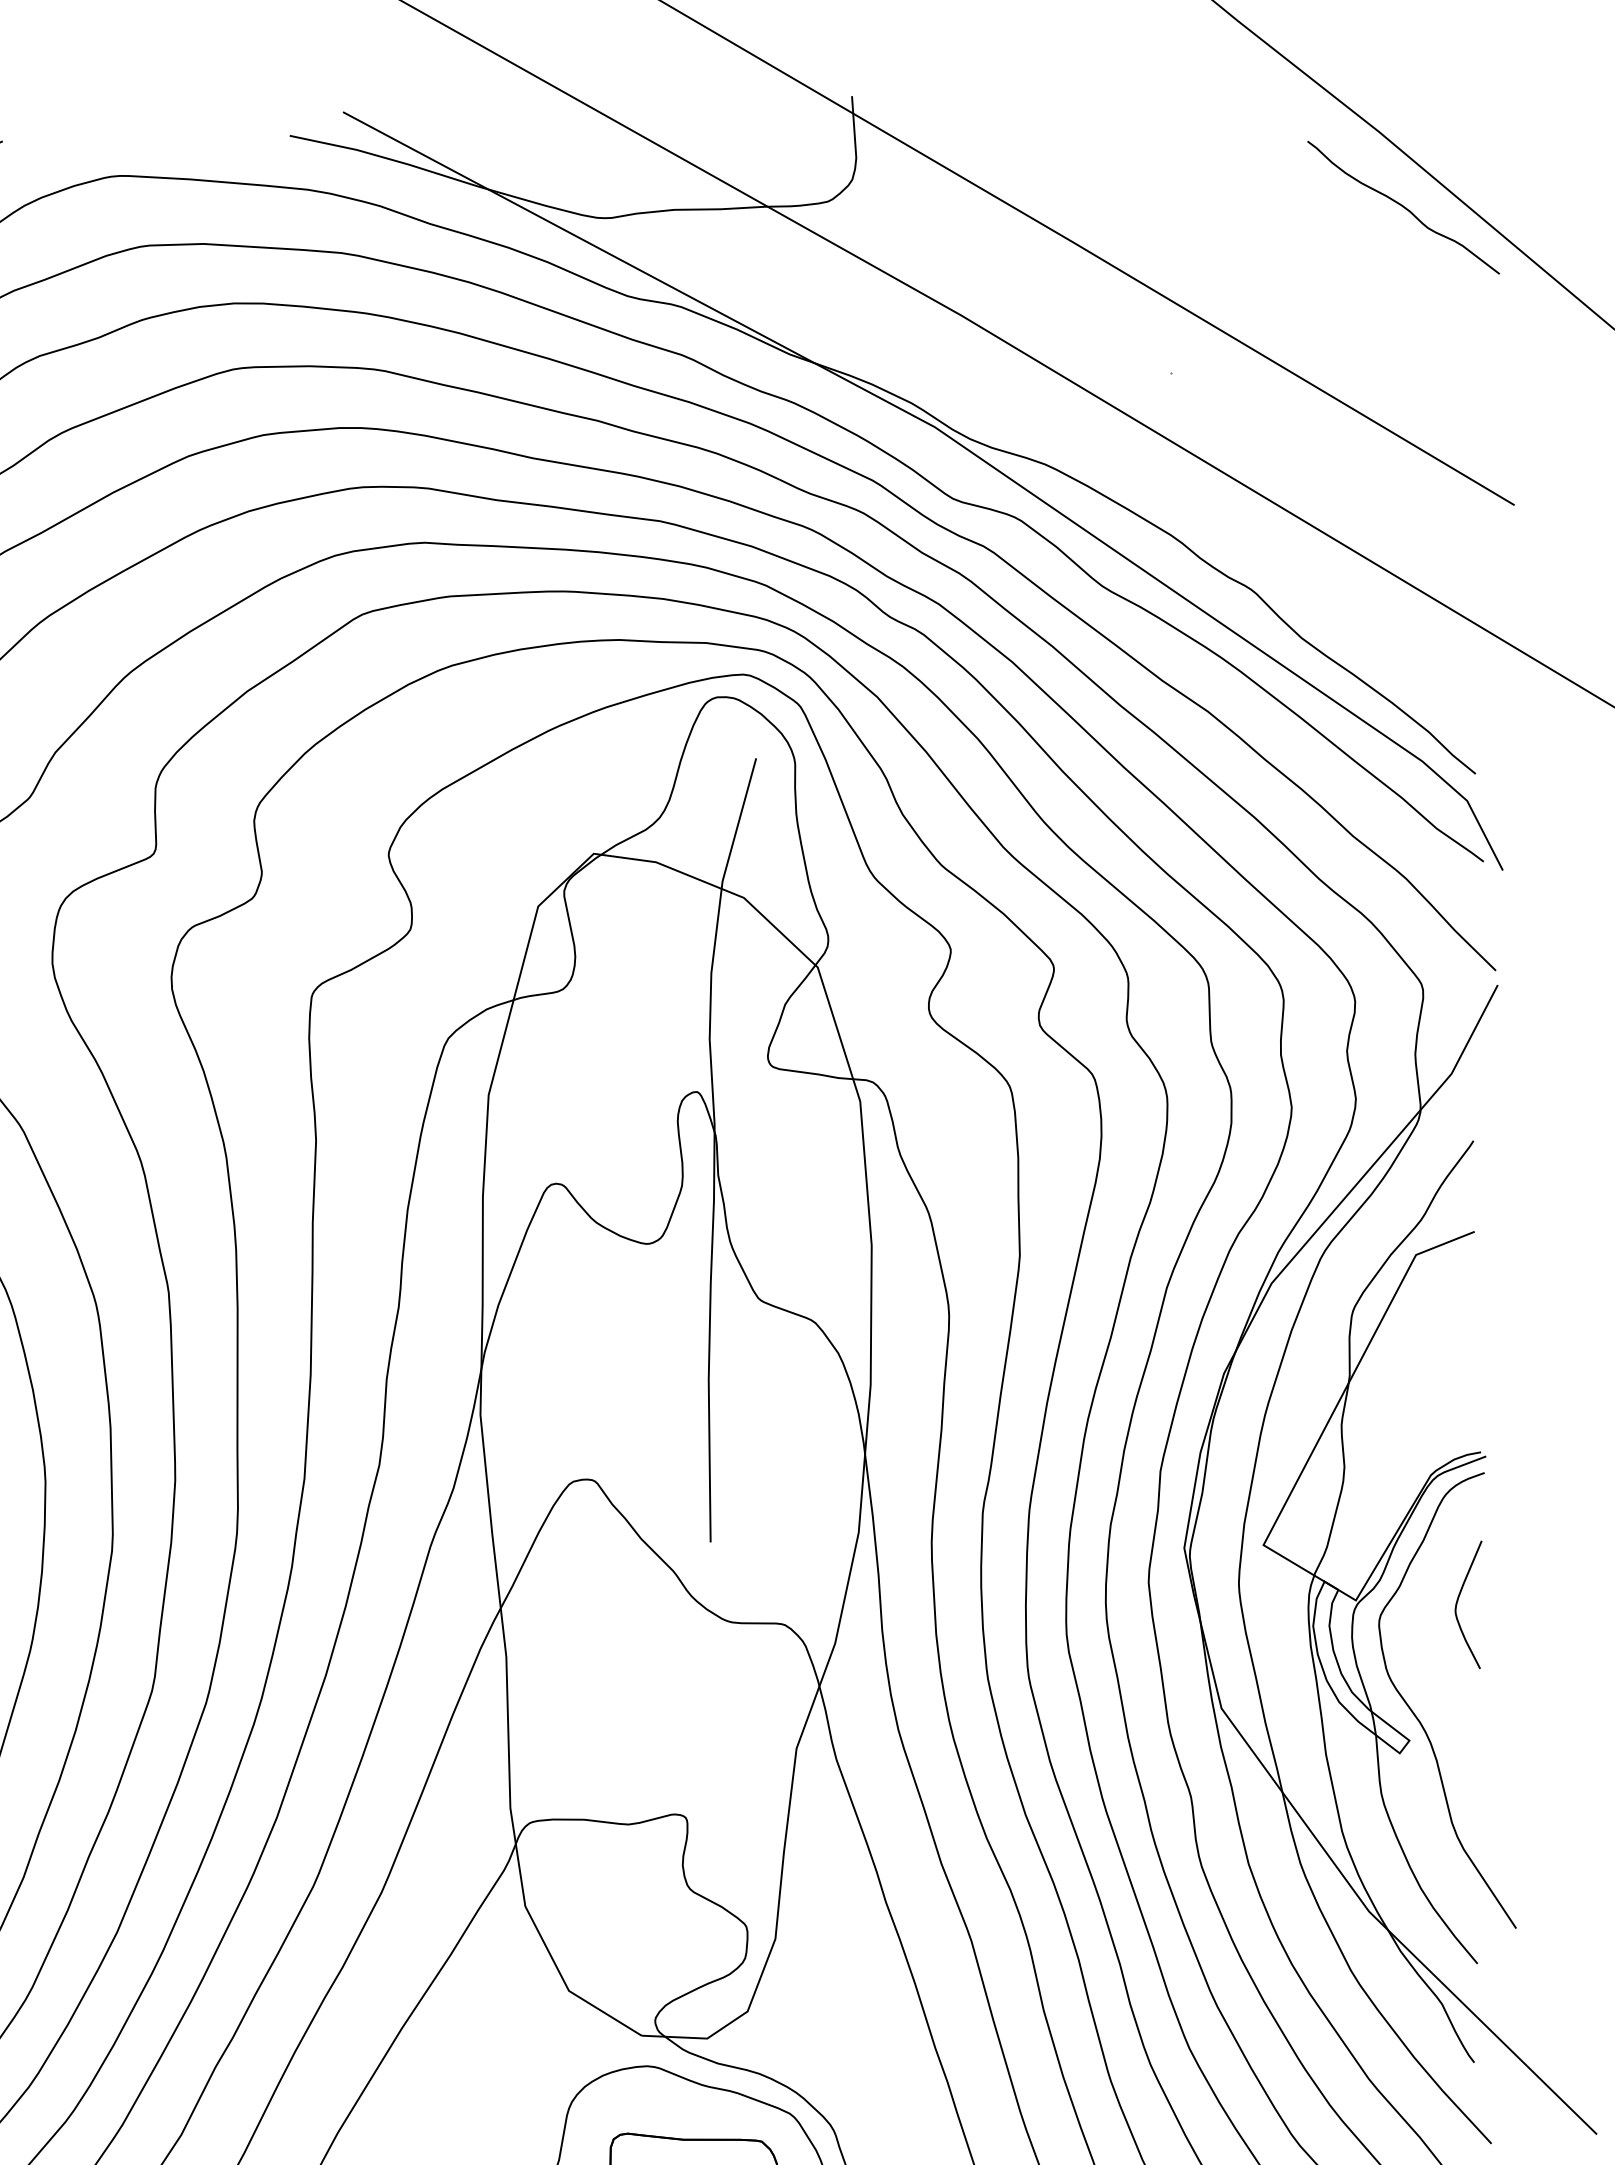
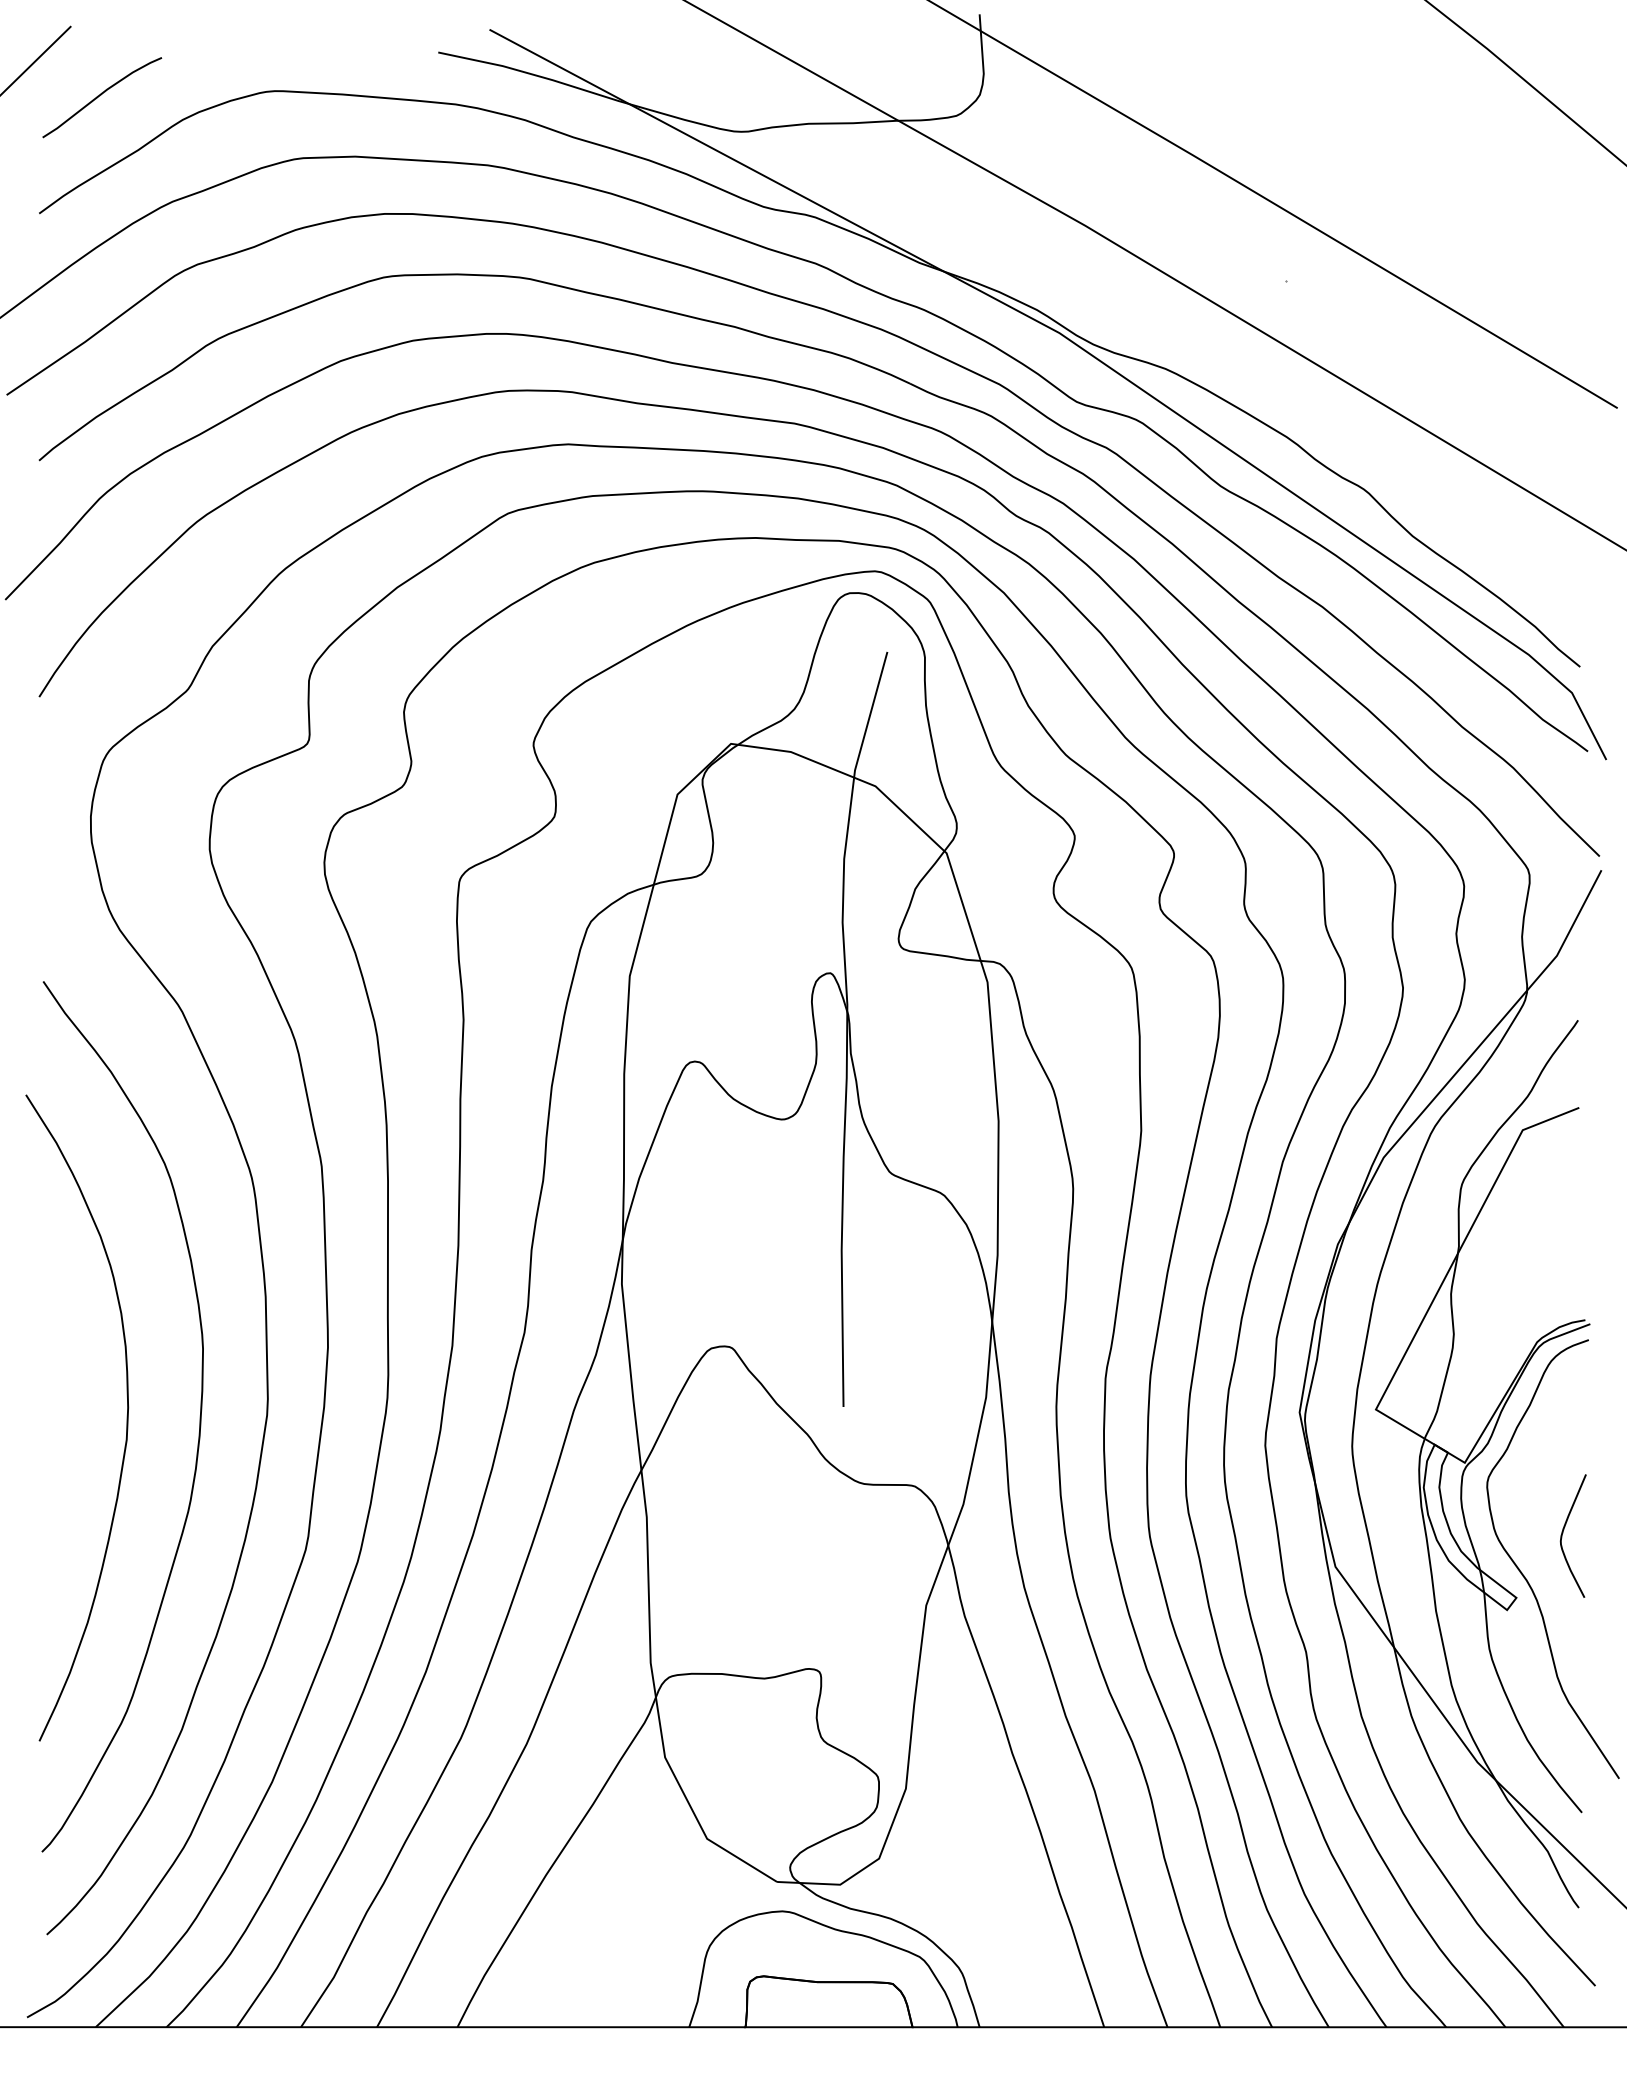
curve: (1403, 207) -> (1510, 121), removed
curve: (1458, 1602) -> (1563, 1533), moved

